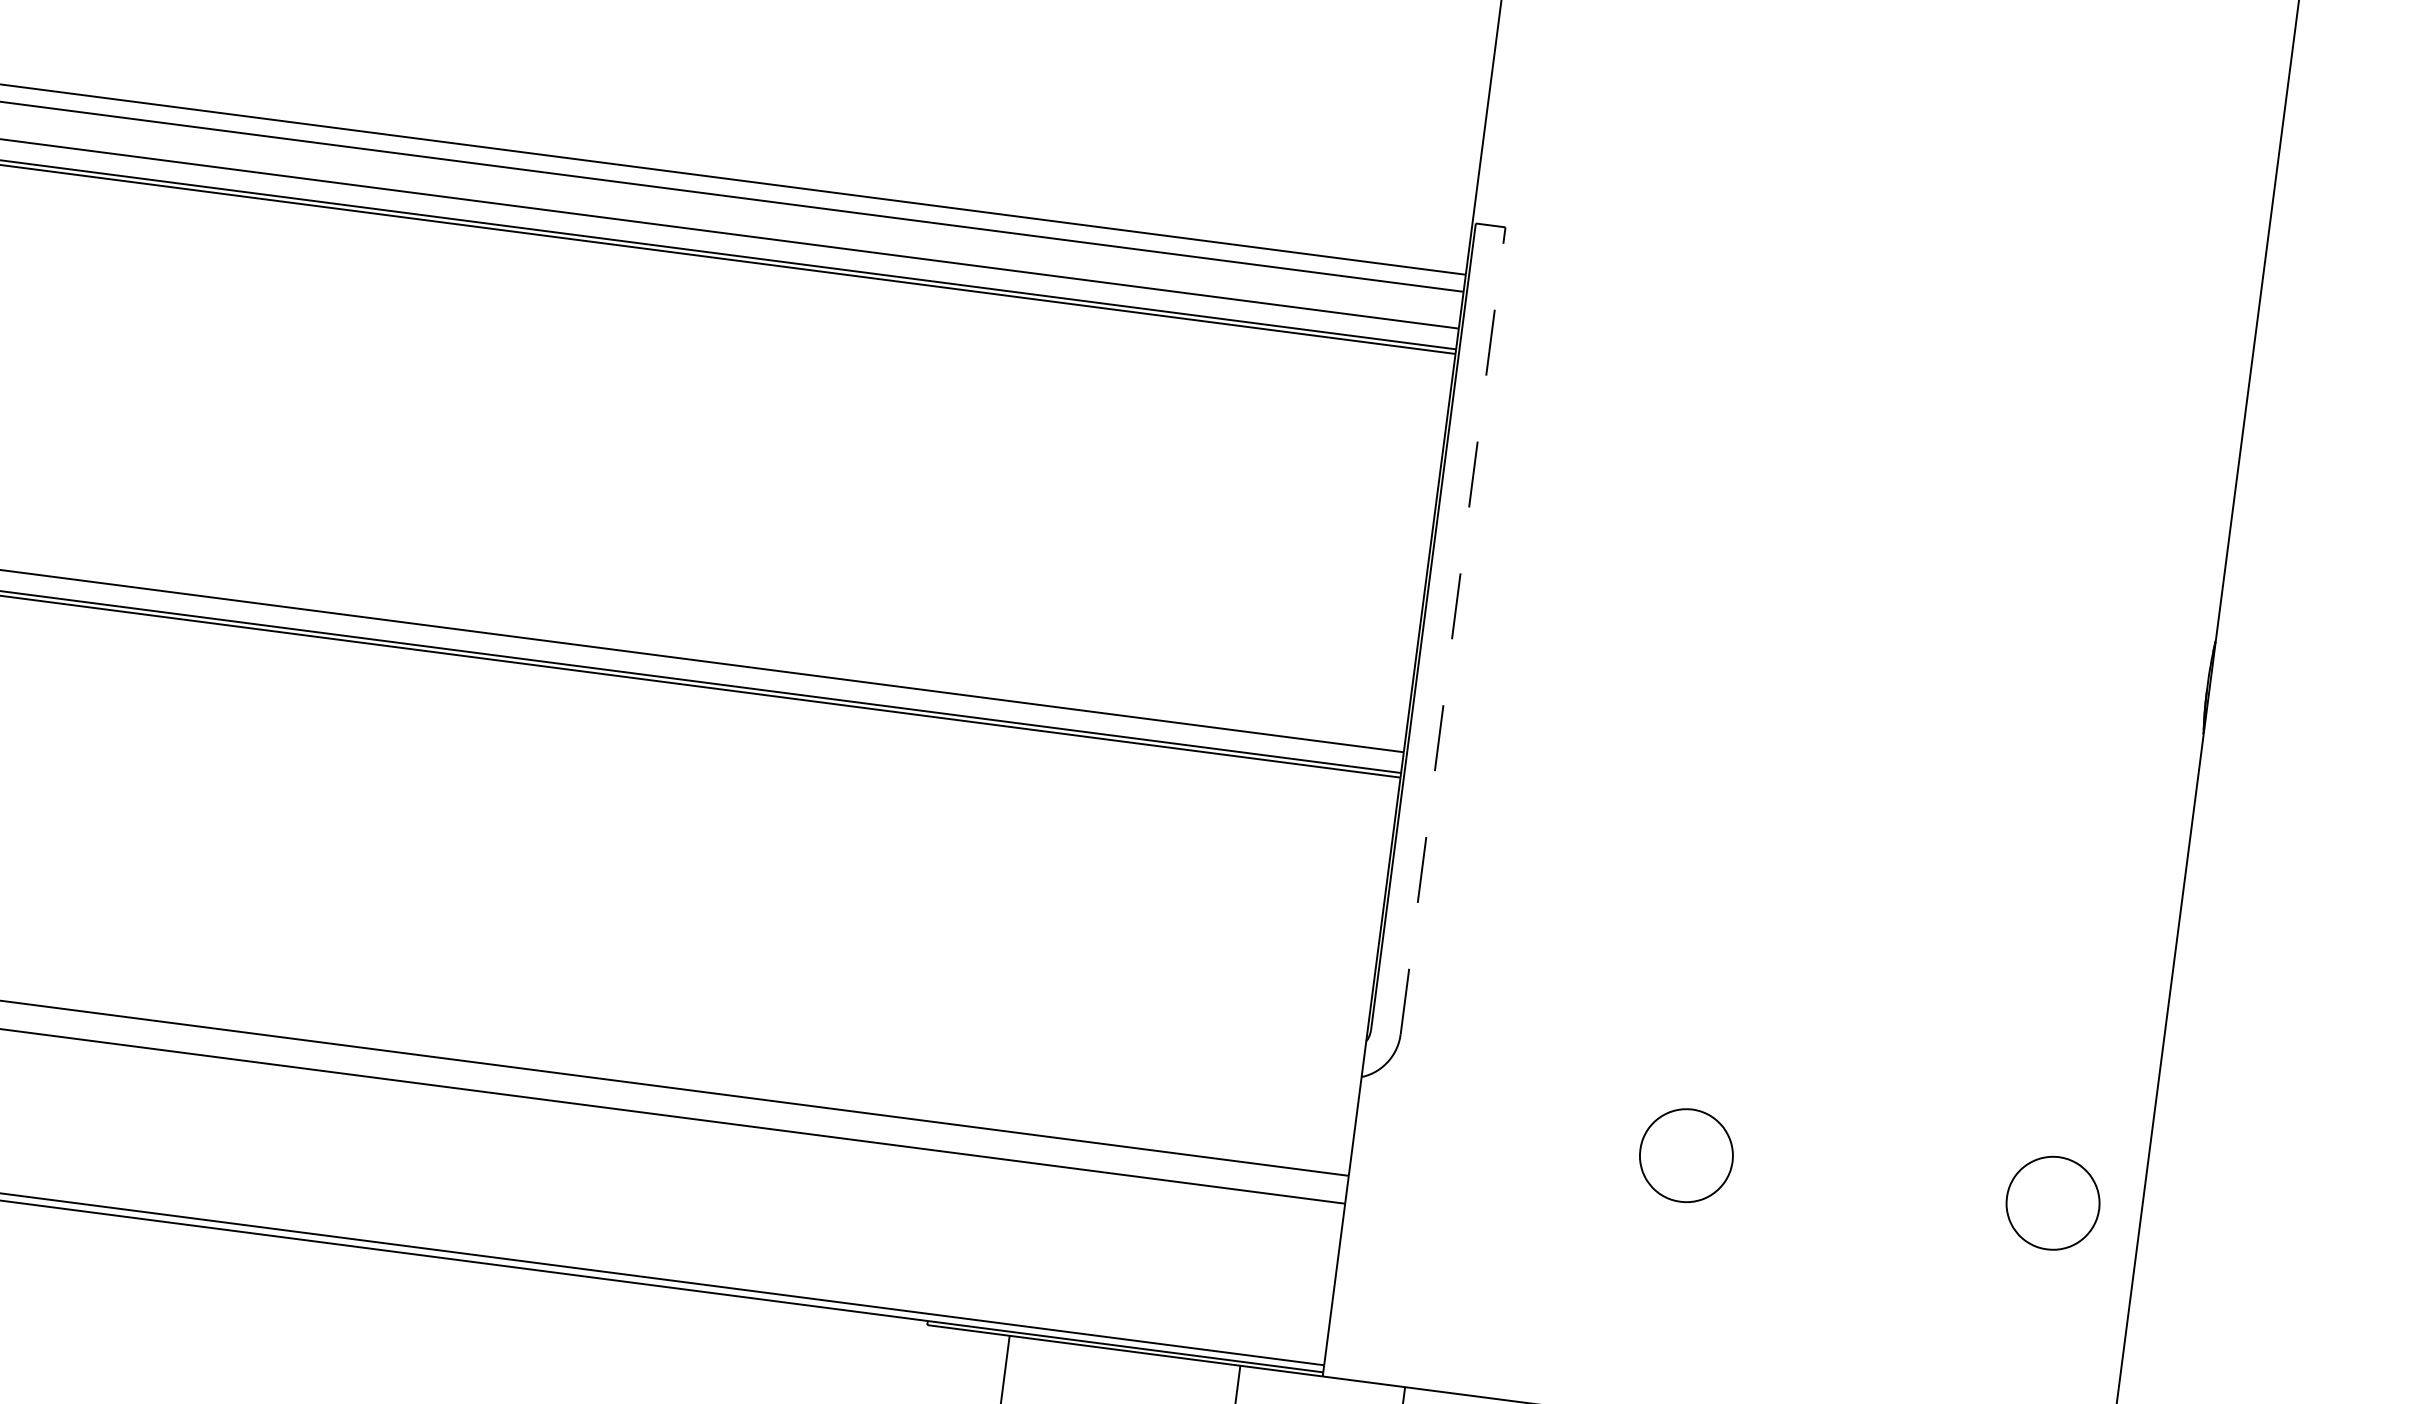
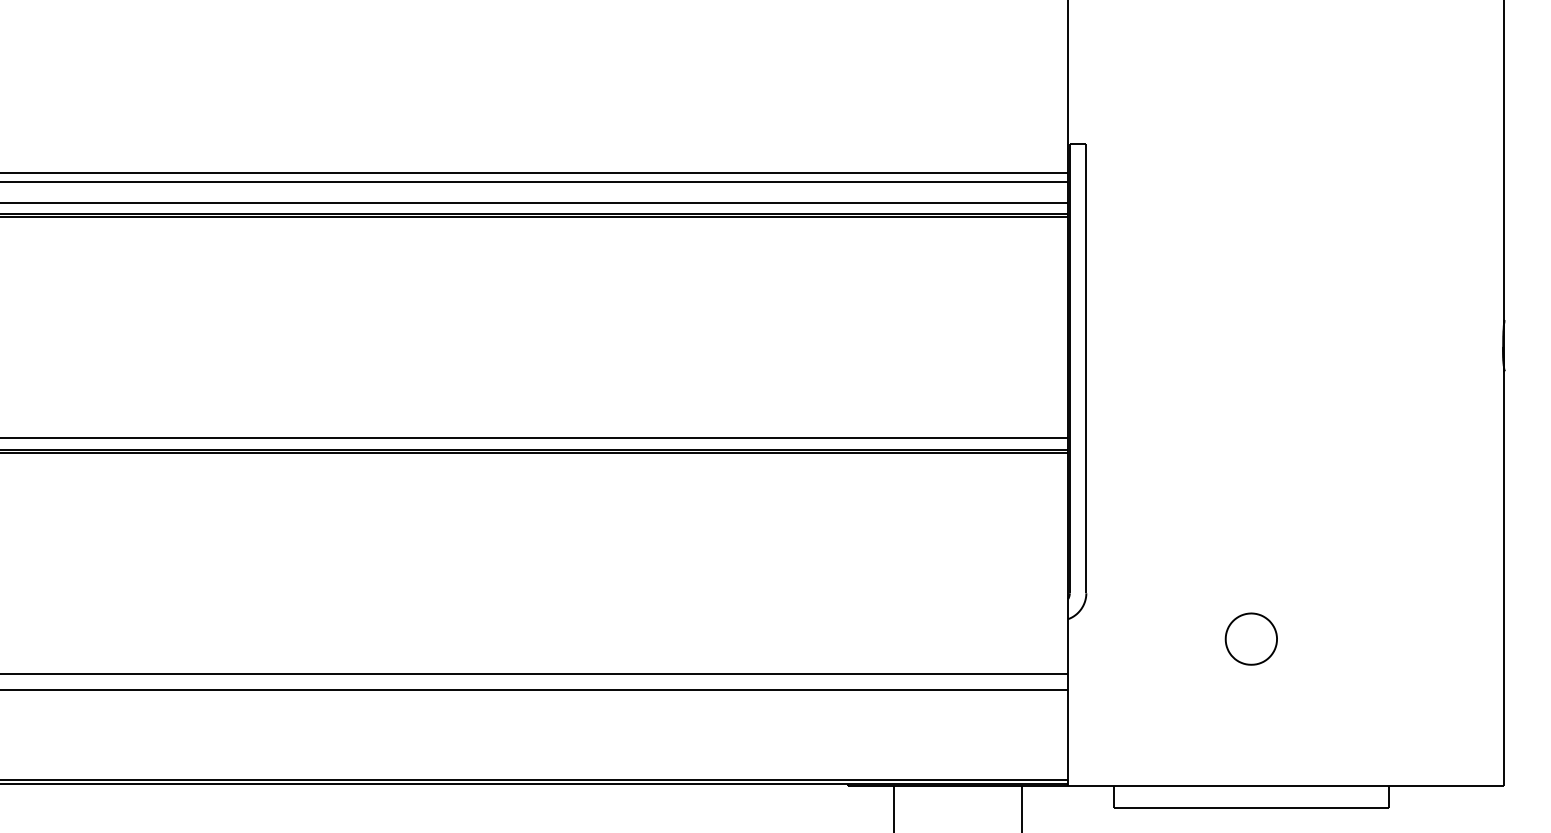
line: (1453, 630) -> (1086, 368), dashed -> solid
part: (2051, 1201) -> (1454, 638), removed

